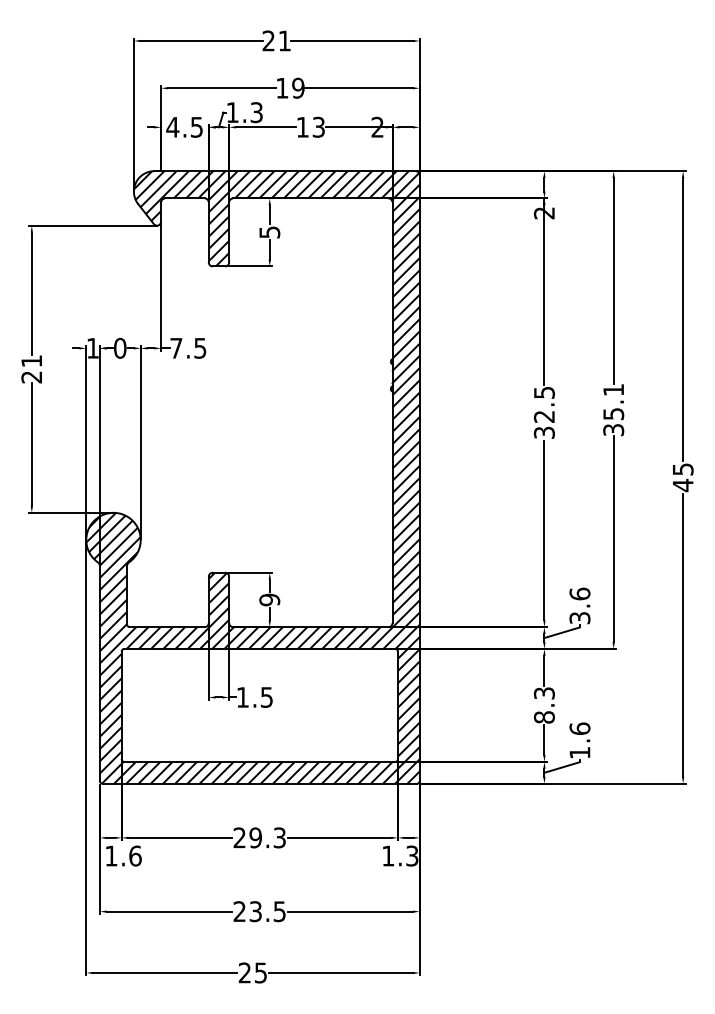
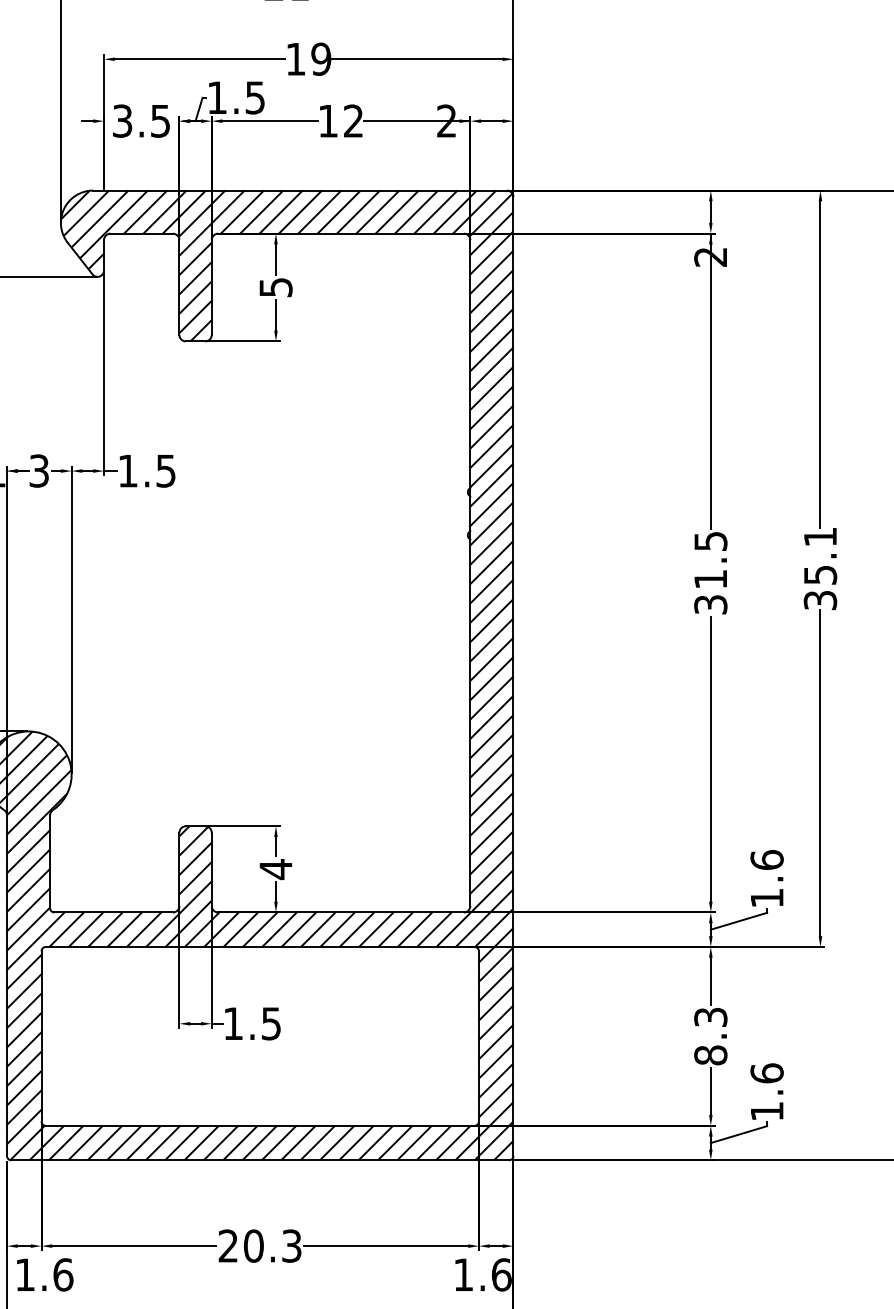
text: (256, 112) -> (254, 97), 1.3 -> 1.5
text: (172, 126) -> (121, 119), 4.5 -> 3.5
text: (318, 127) -> (353, 121), 13 -> 12
text: (120, 347) -> (39, 469), 0 -> 3
text: (176, 348) -> (128, 471), 7.5 -> 1.5
text: (543, 416) -> (709, 578), 32.5 -> 31.5
text: (269, 599) -> (275, 868), 9 -> 4
text: (579, 618) -> (766, 898), 3.6 -> 1.6
text: (255, 837) -> (253, 1245), 29.3 -> 20.3
text: (412, 855) -> (501, 1273), 1.3 -> 1.6

